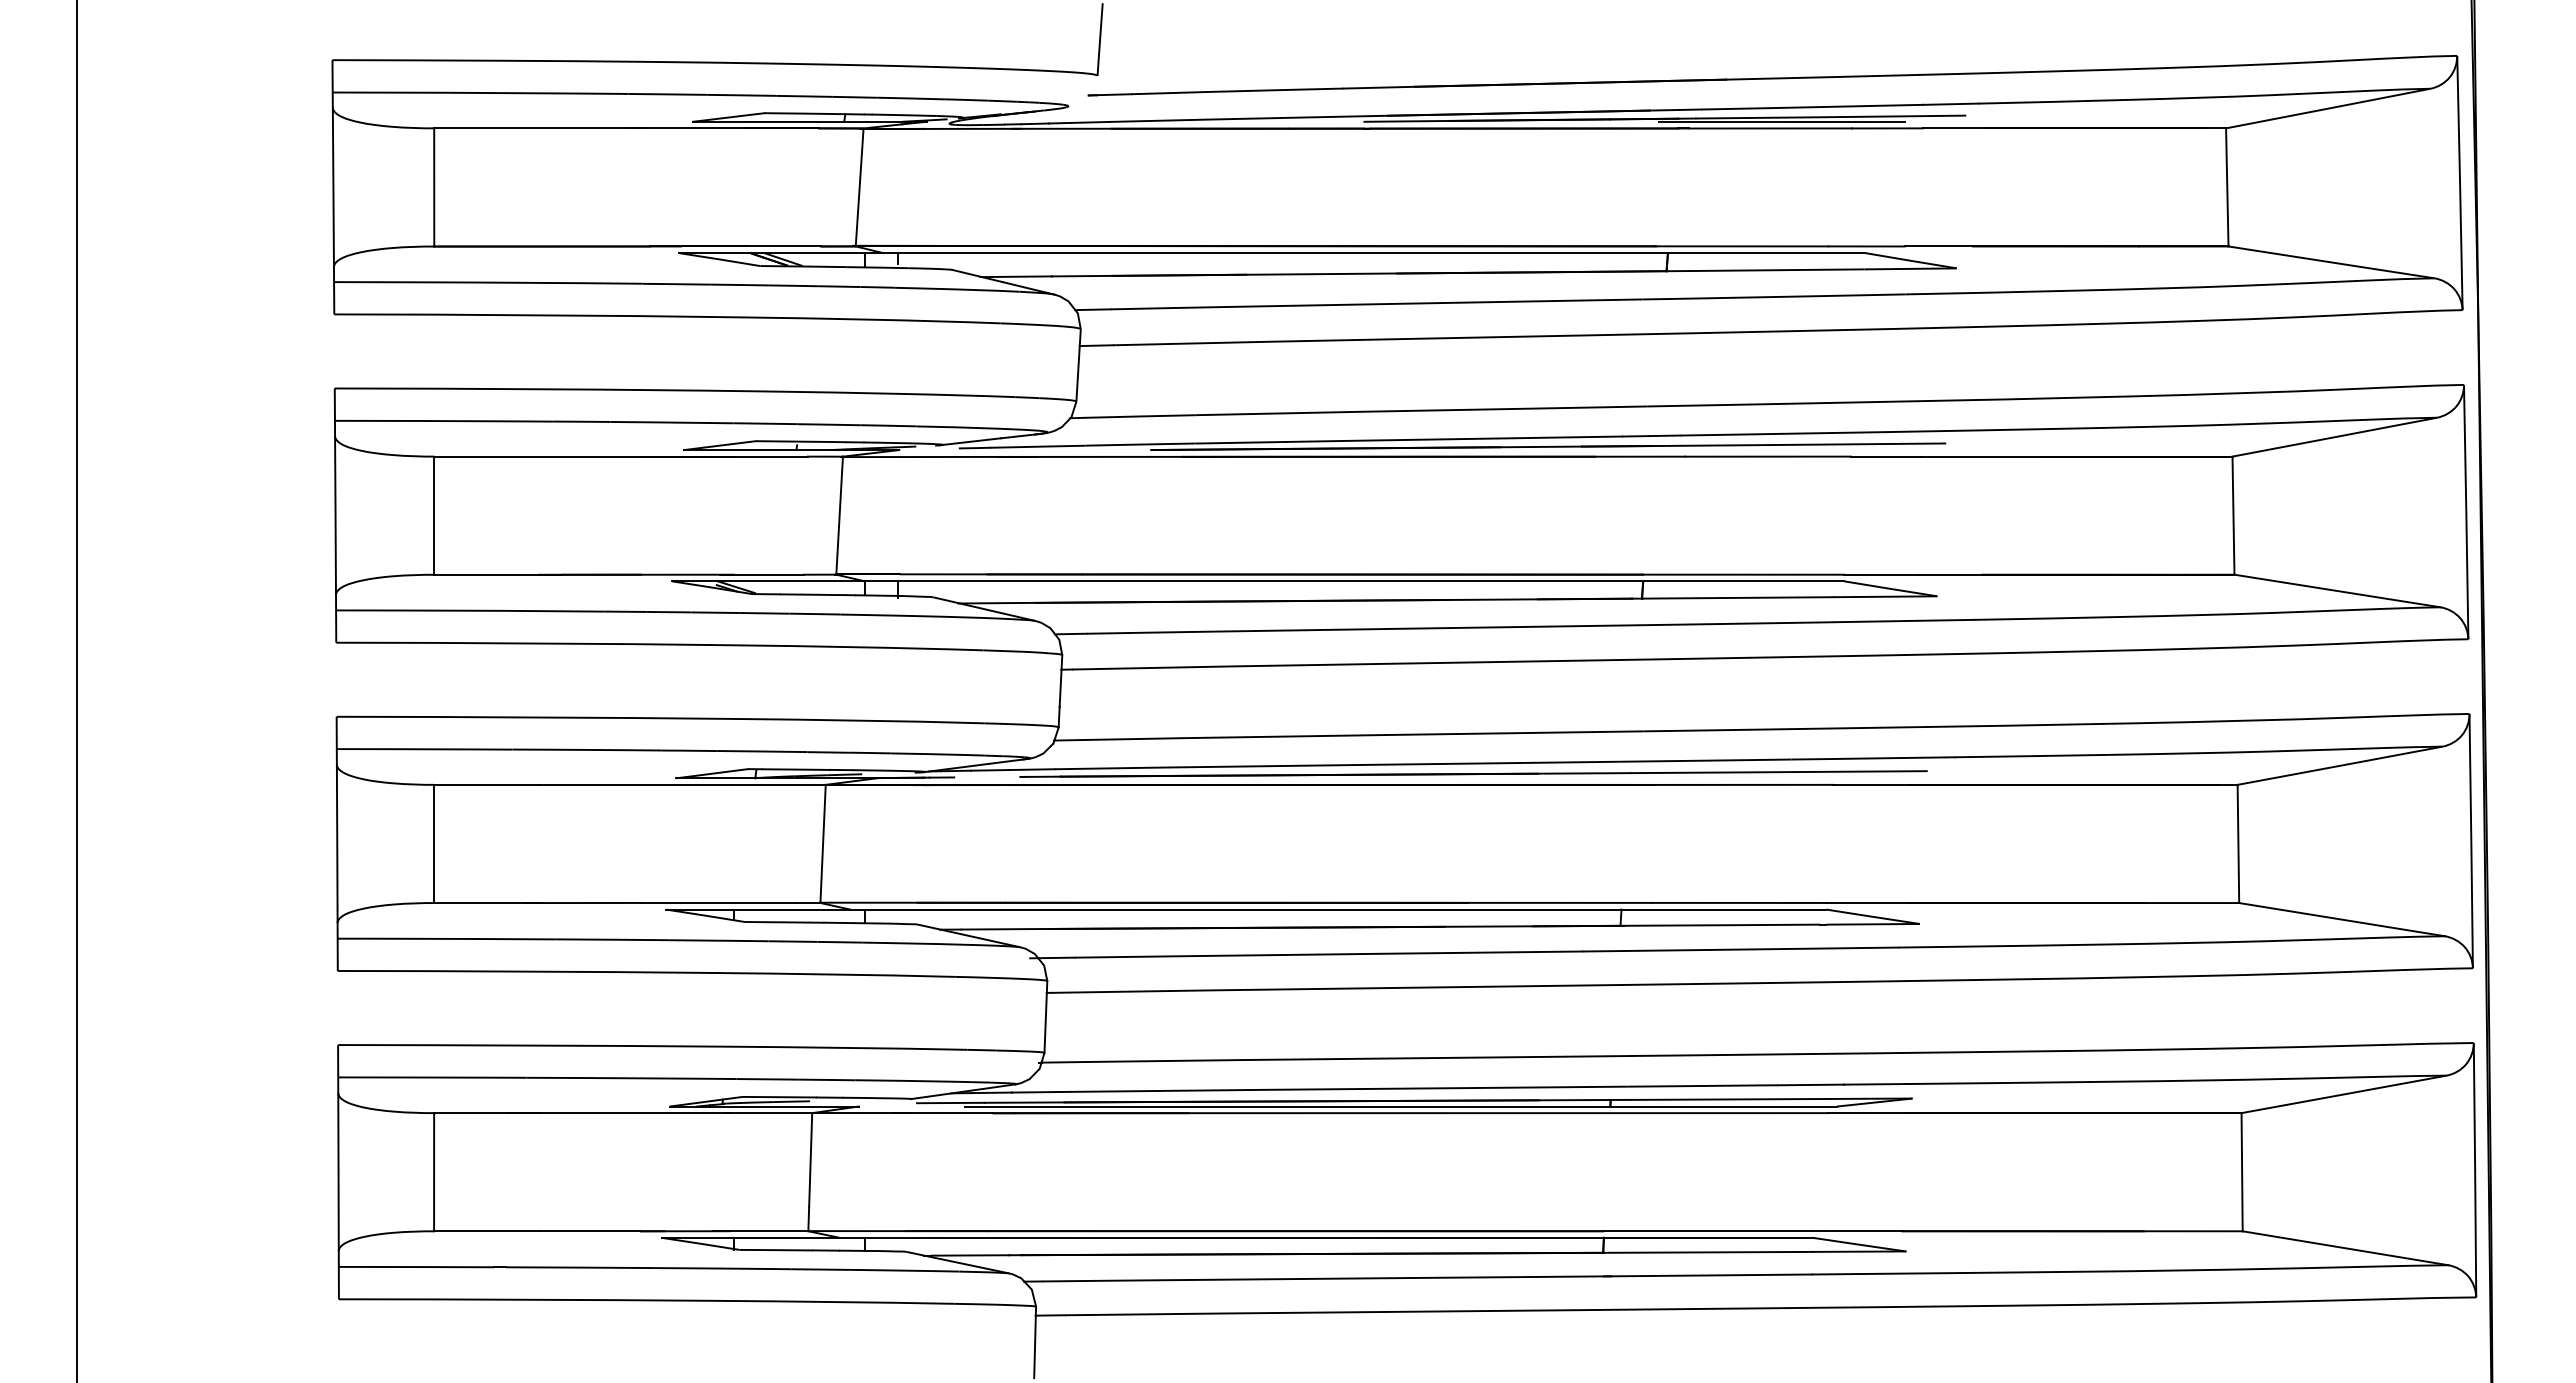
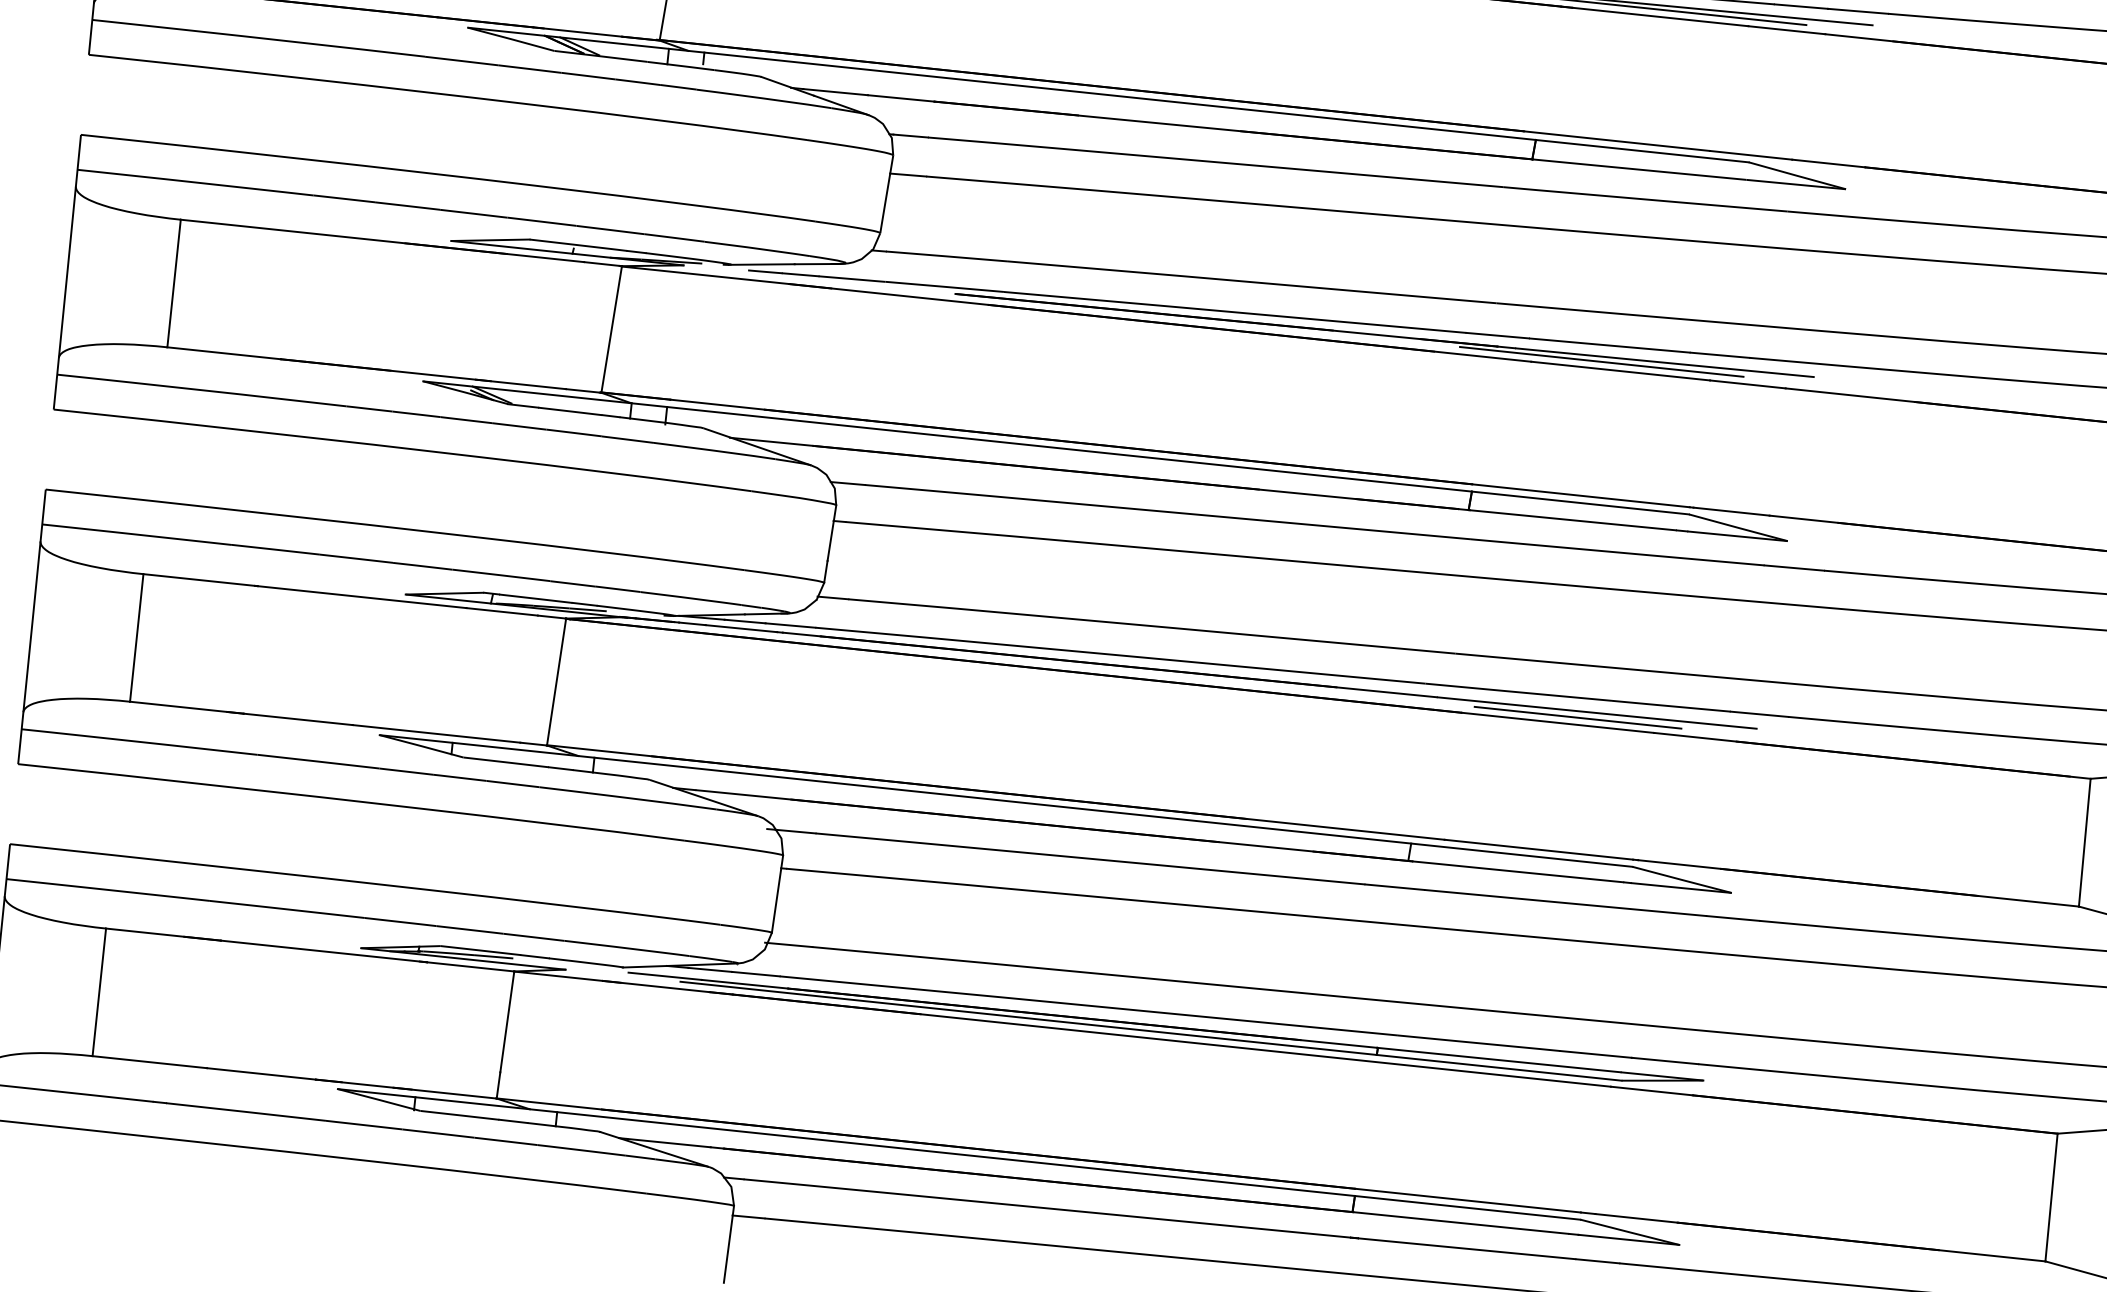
line: (1749, 450) -> (1601, 362), added
line: (987, 776) -> (741, 627), added
line: (1761, 778) -> (1577, 717), added

